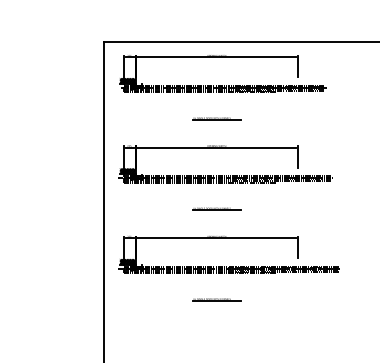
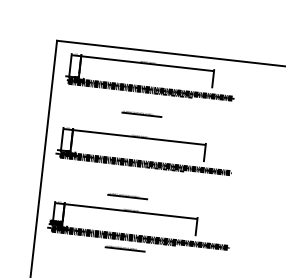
hatch: (127, 80) -> (72, 74), removed
hatch: (127, 170) -> (64, 147), removed
line: (216, 208) -> (127, 195), moved
line: (216, 299) -> (125, 248), moved

